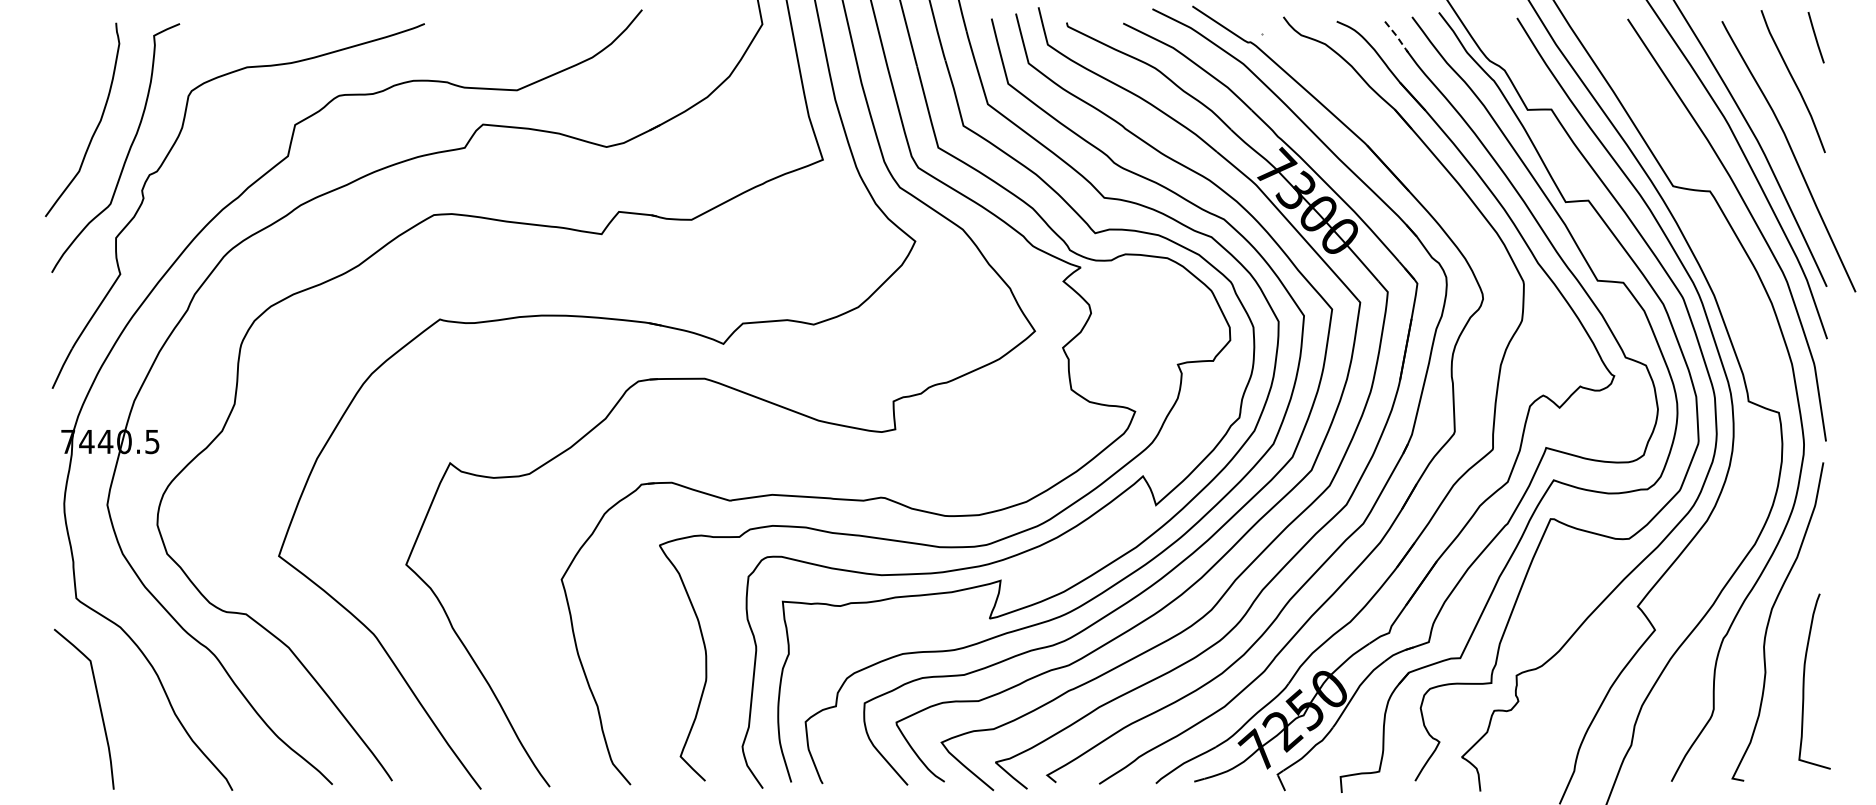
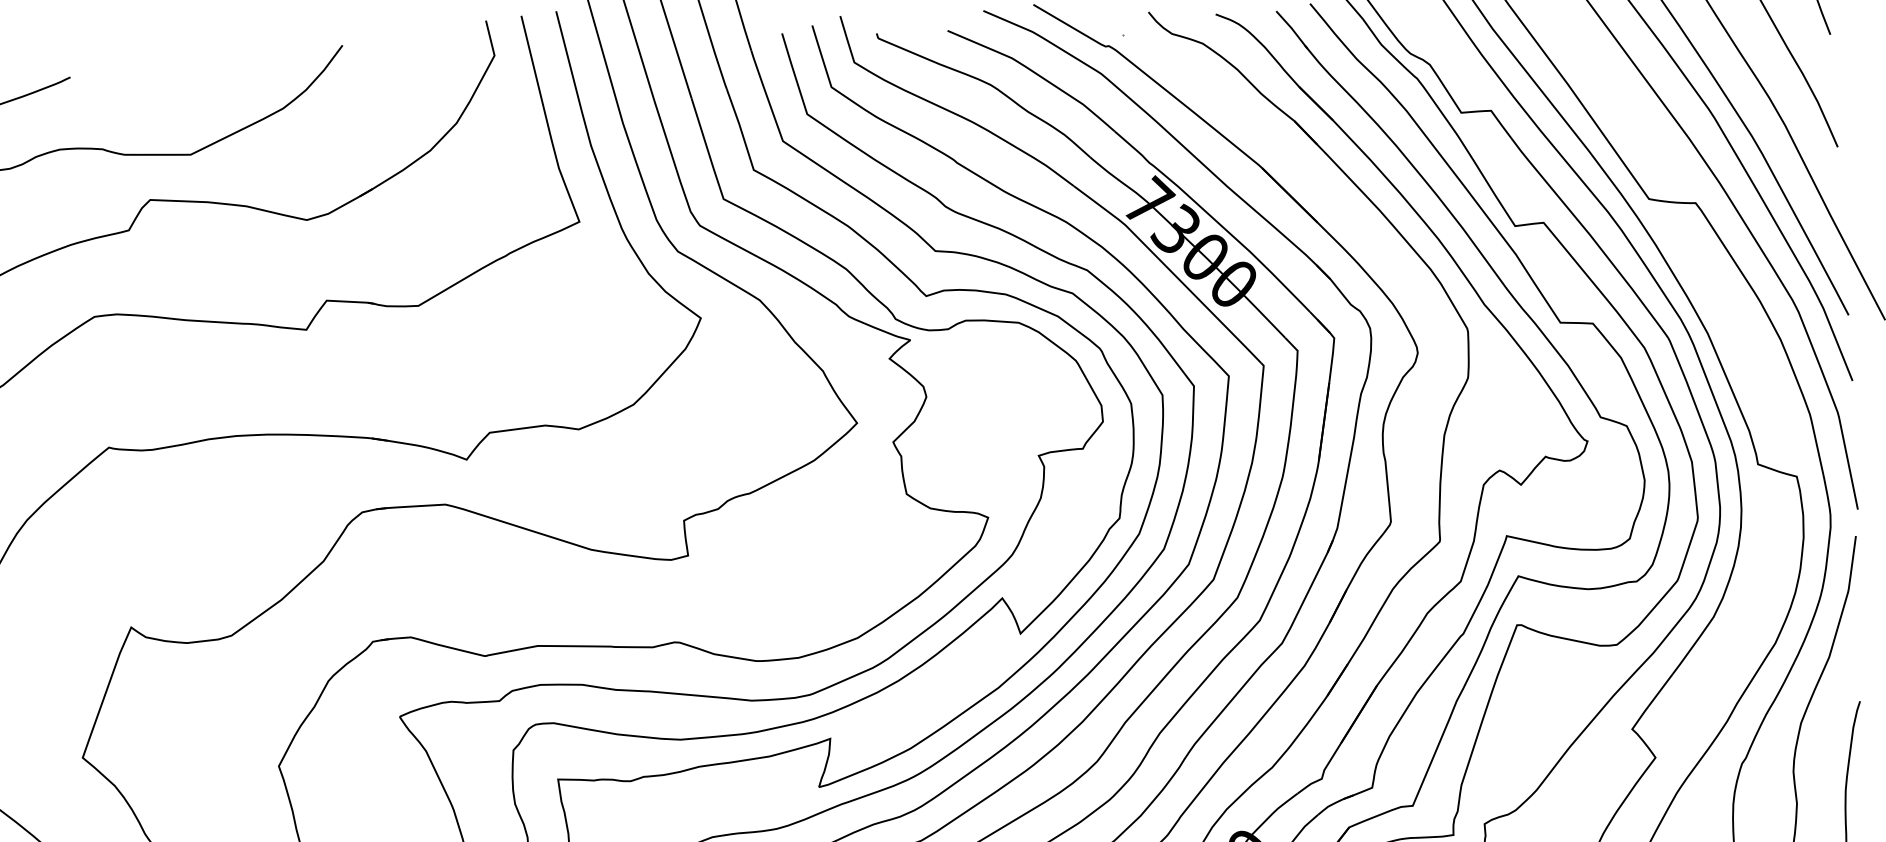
line: (1397, 37) -> (1293, 30), dashed -> solid

